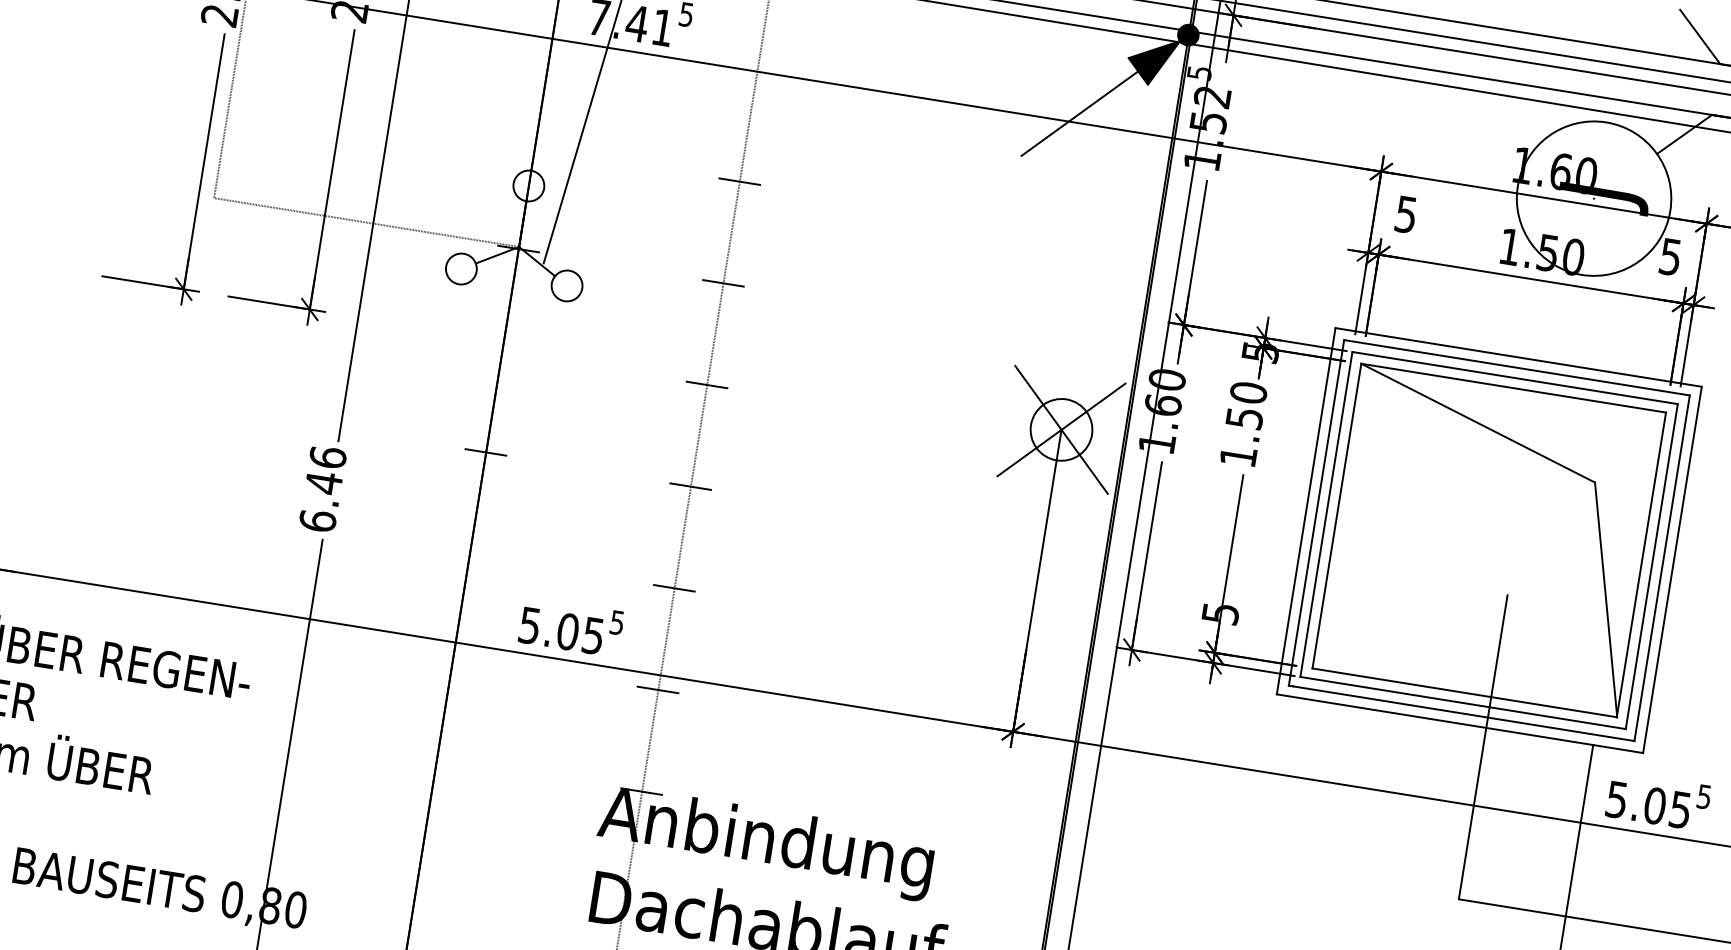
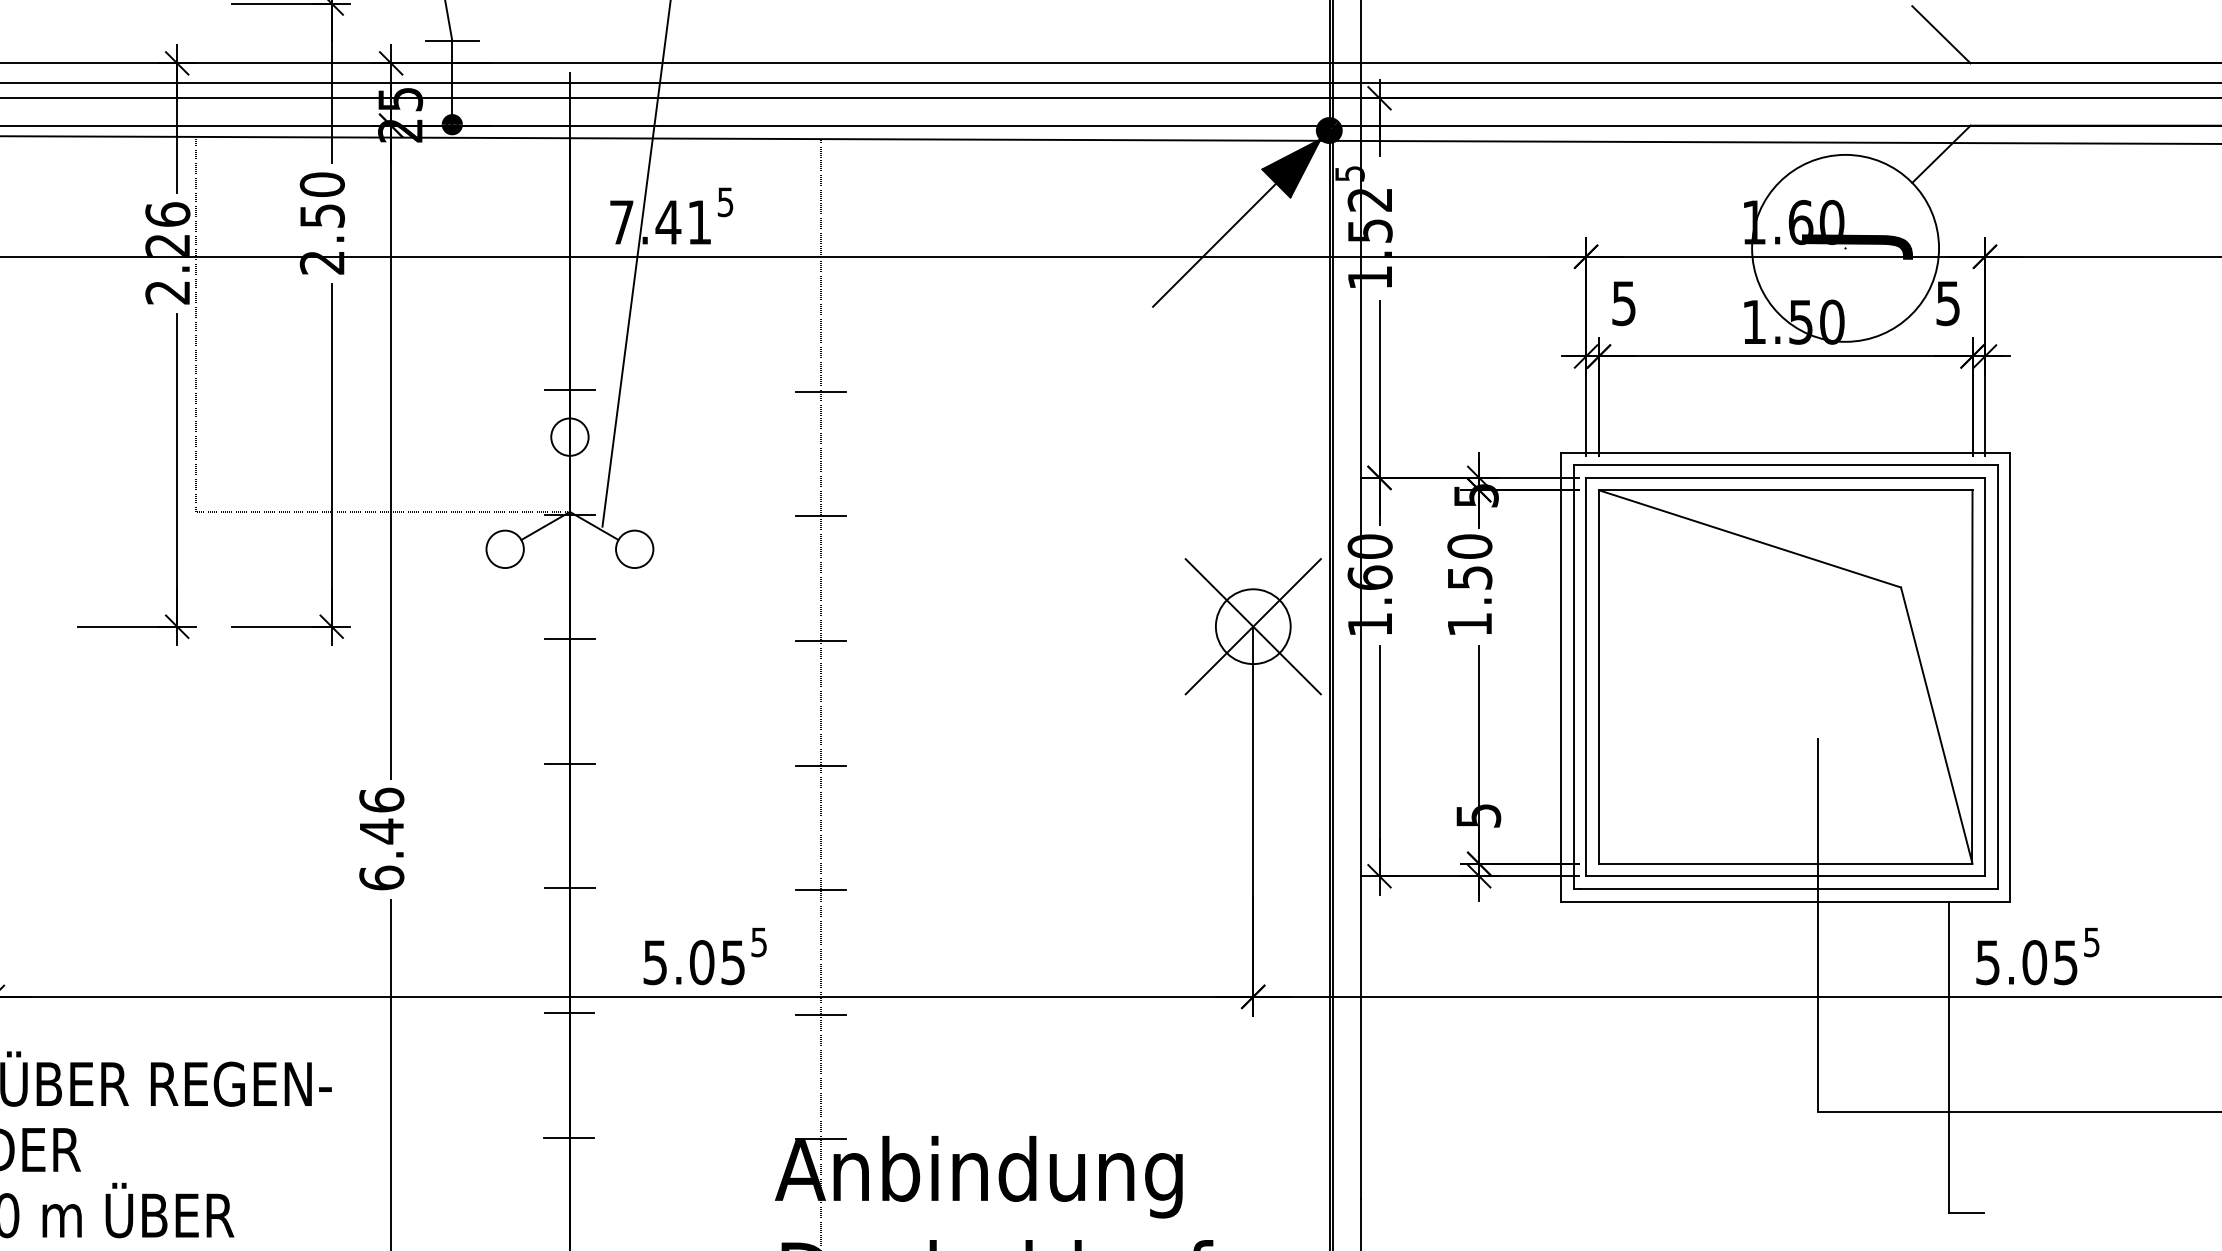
line: (534, 147) -> (569, 389), added
line: (502, 350) -> (569, 639), added
line: (469, 554) -> (569, 888), added
line: (453, 656) -> (569, 1013), added
line: (437, 757) -> (569, 1137), added

